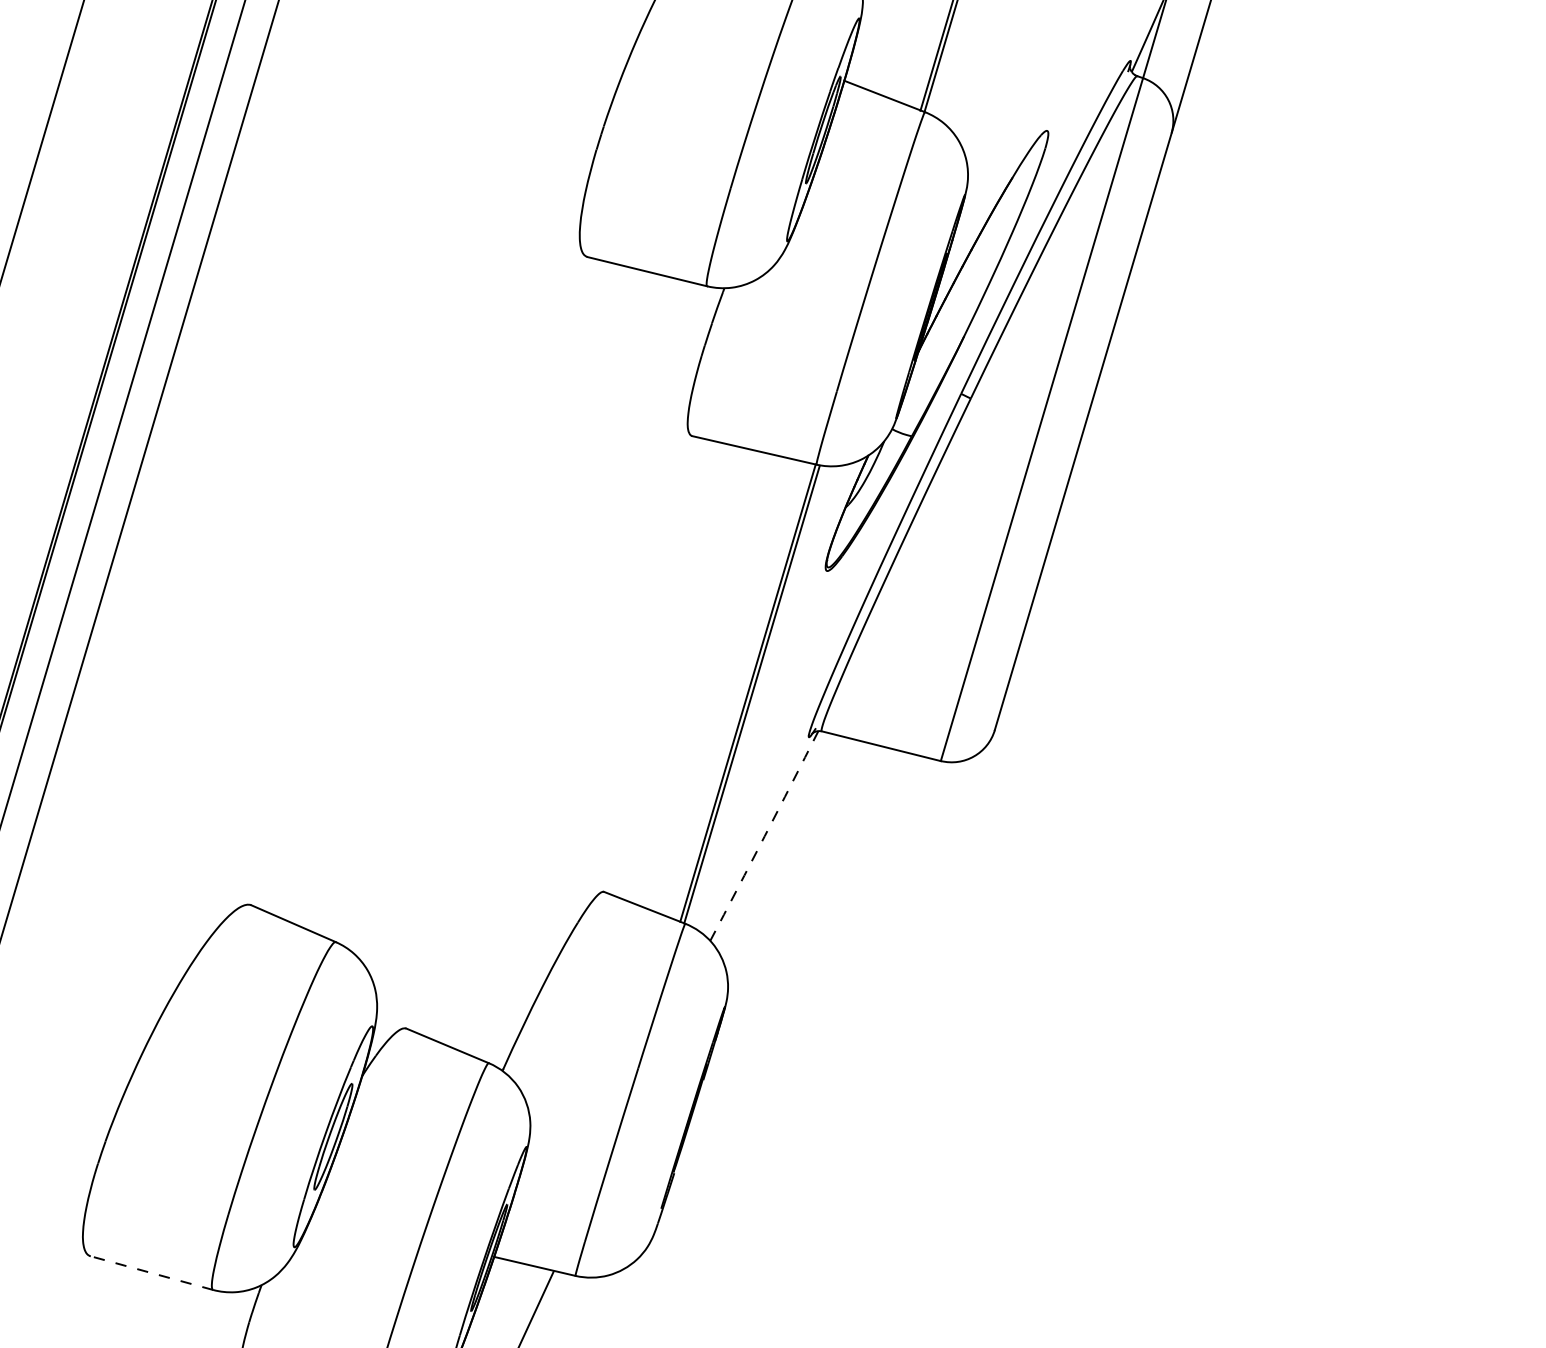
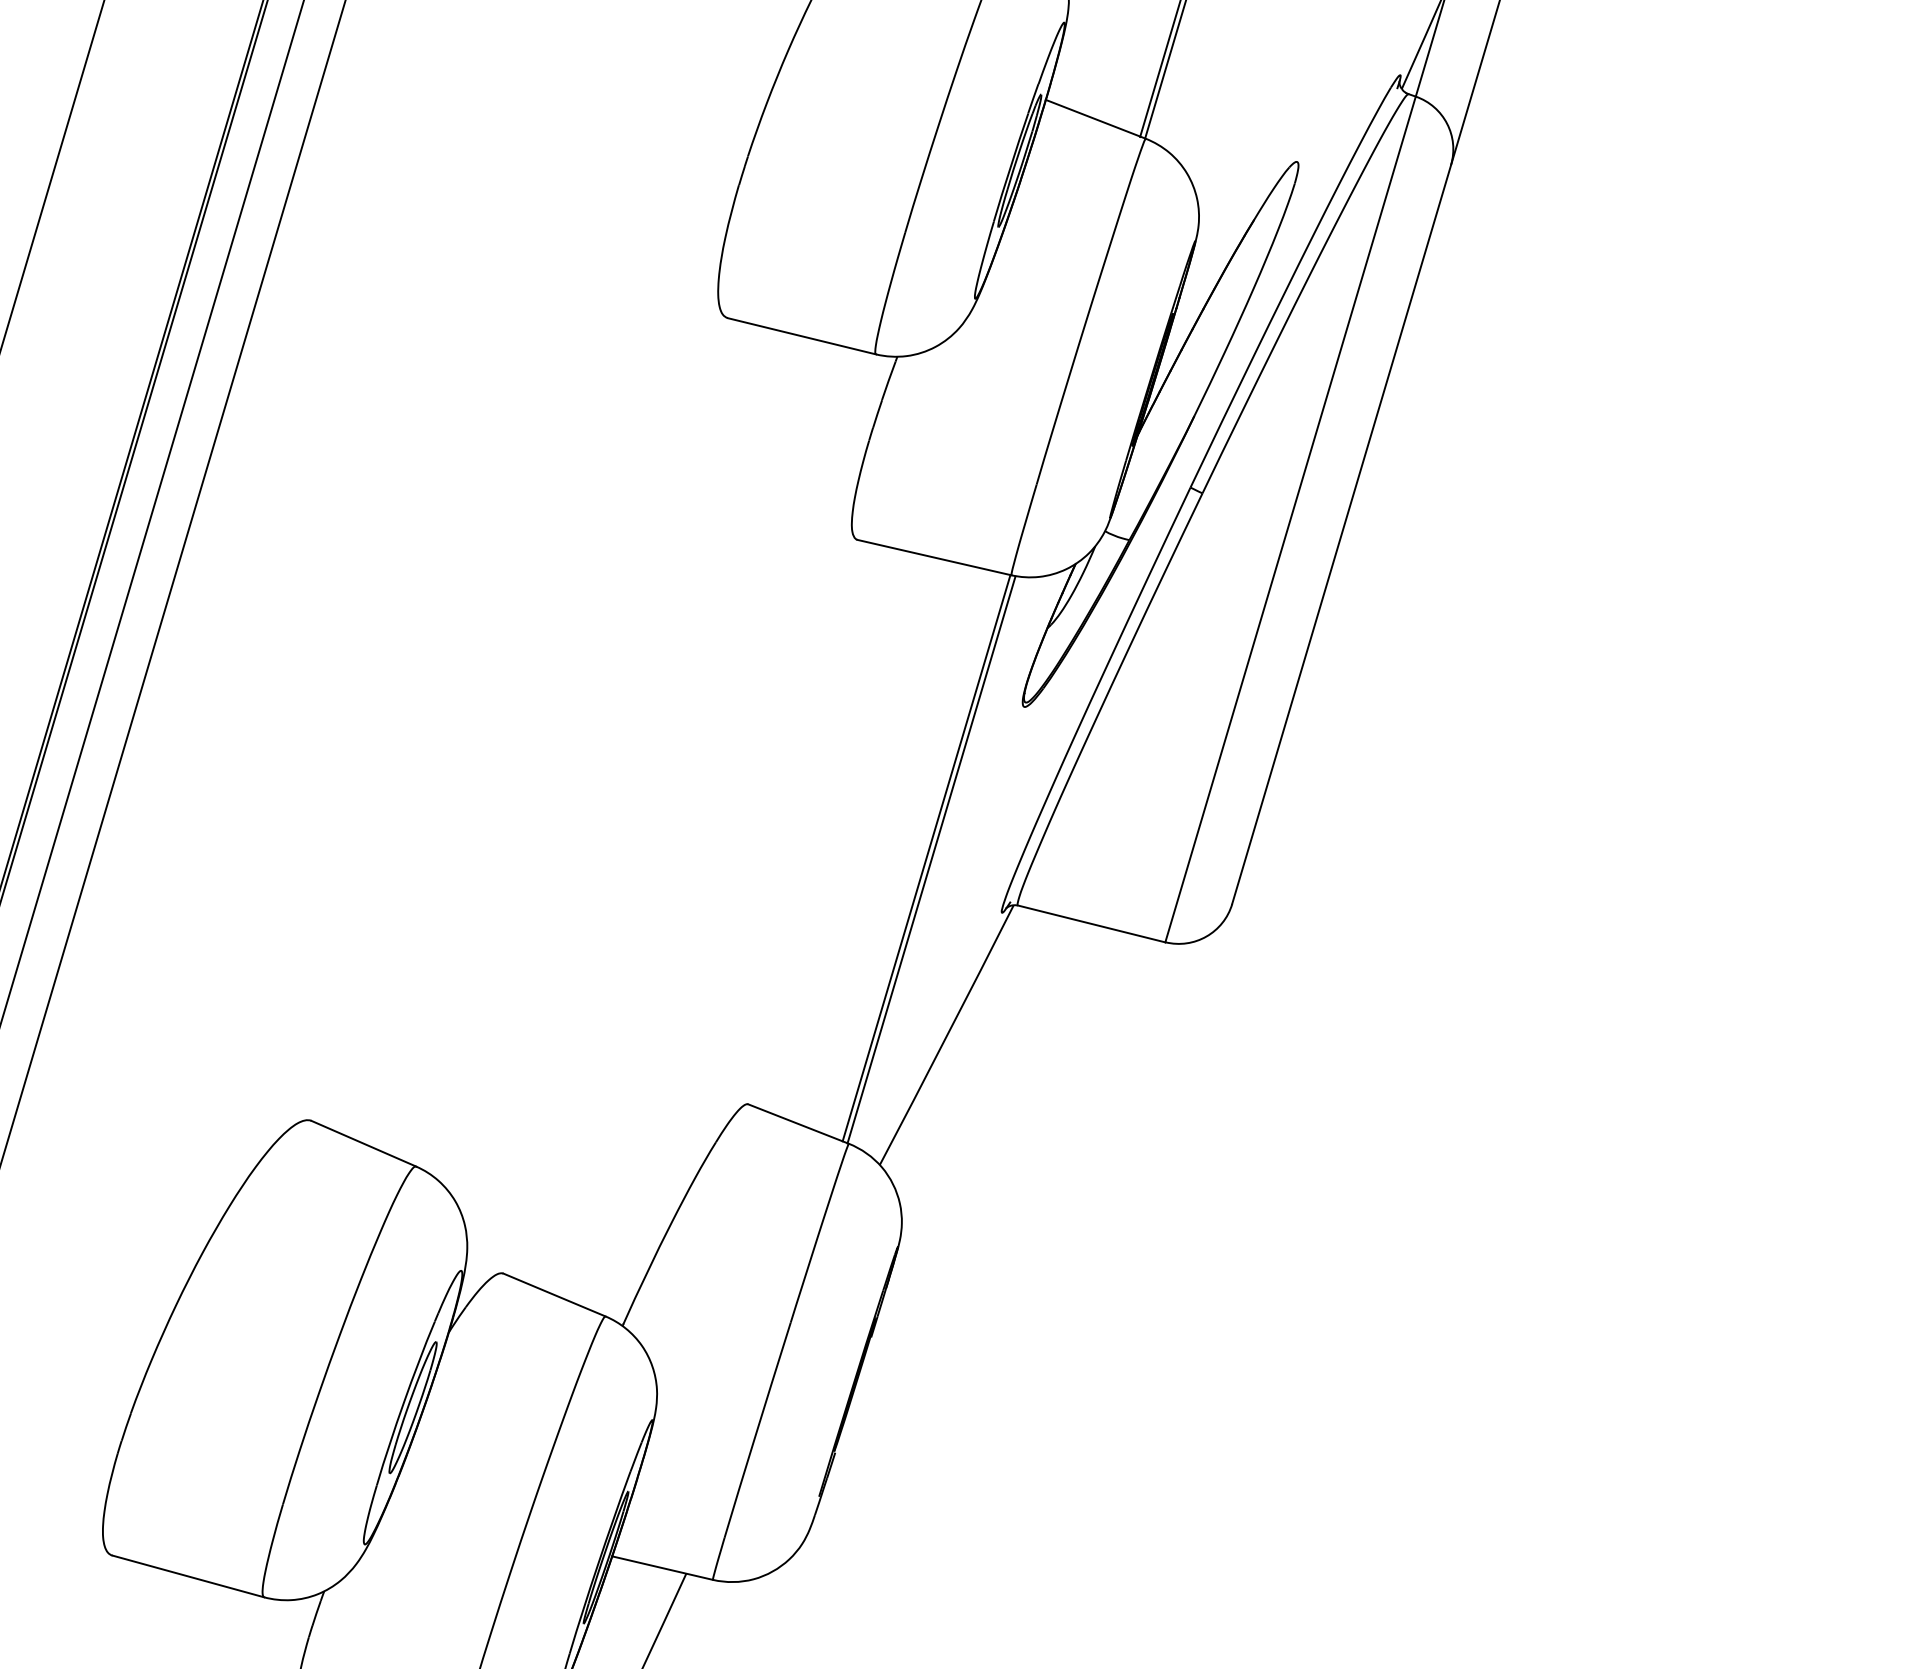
arc: (764, 836) -> (947, 1035), dashed -> solid
line: (152, 1273) -> (188, 1576), dashed -> solid

